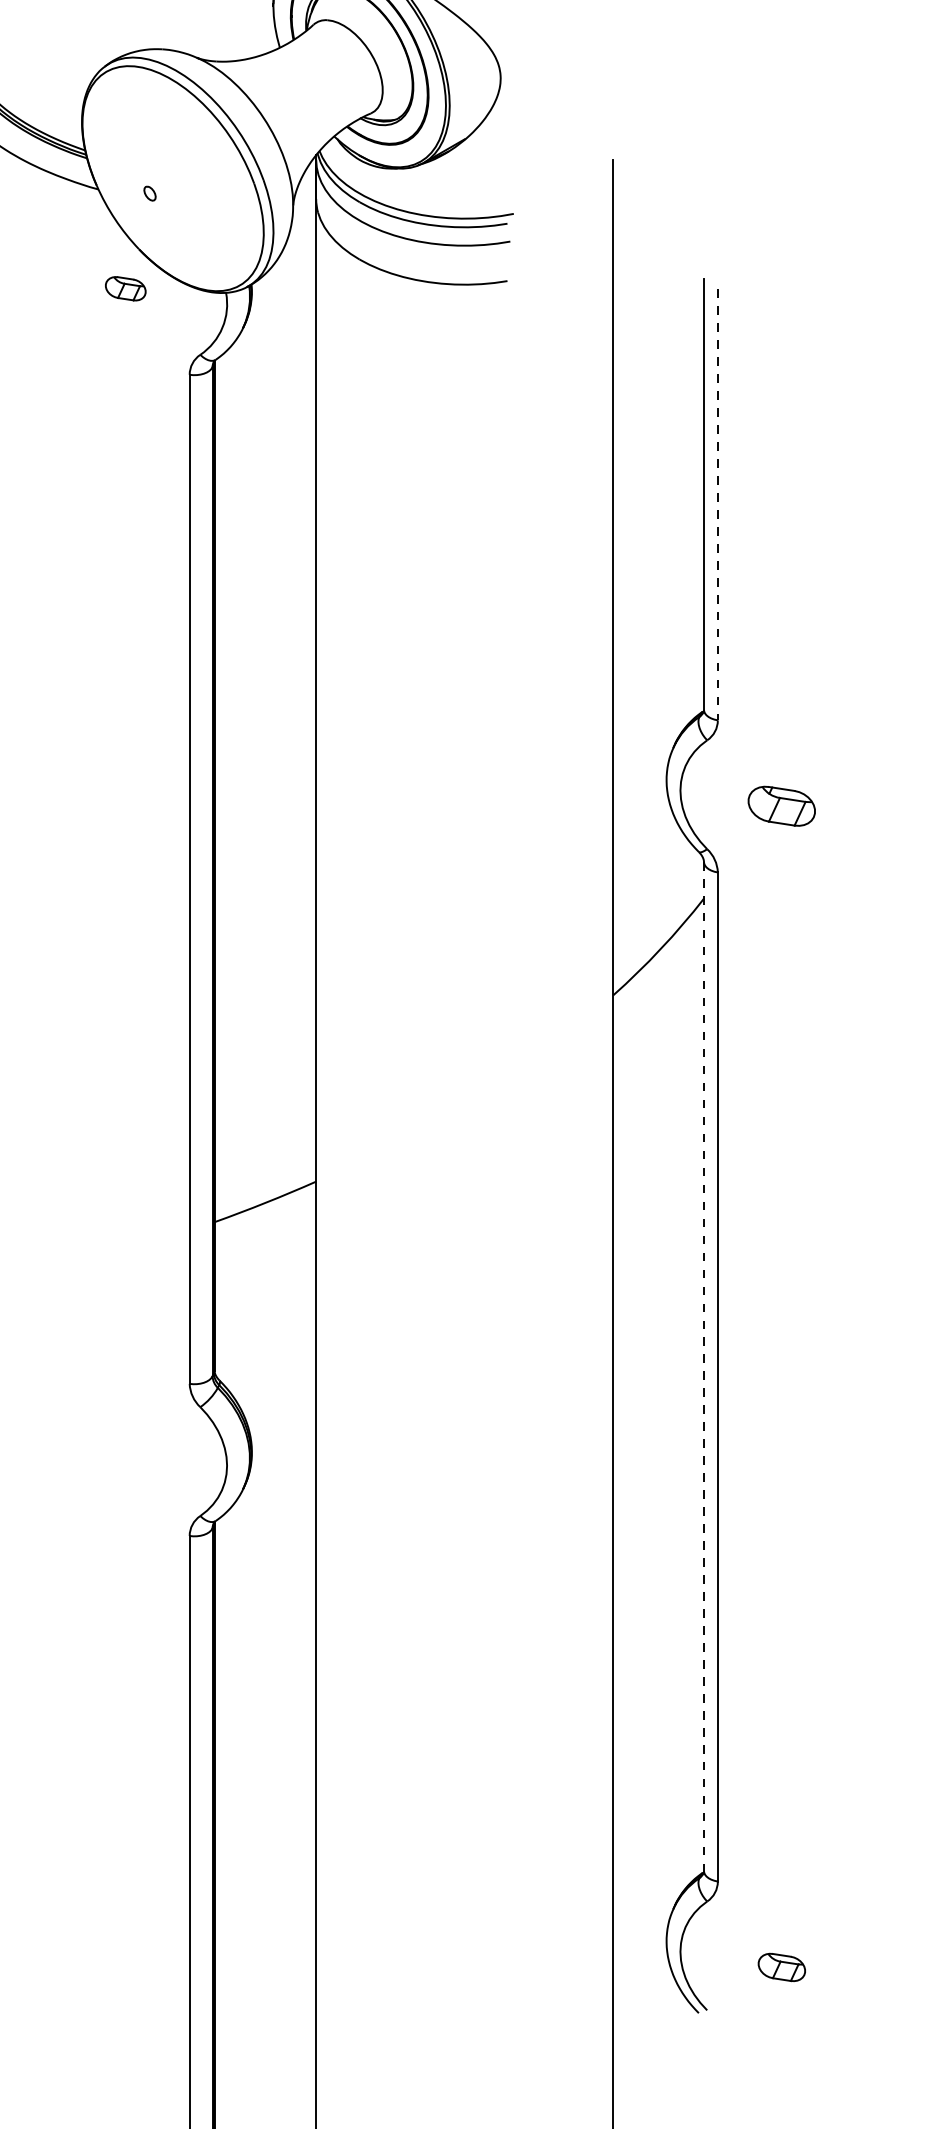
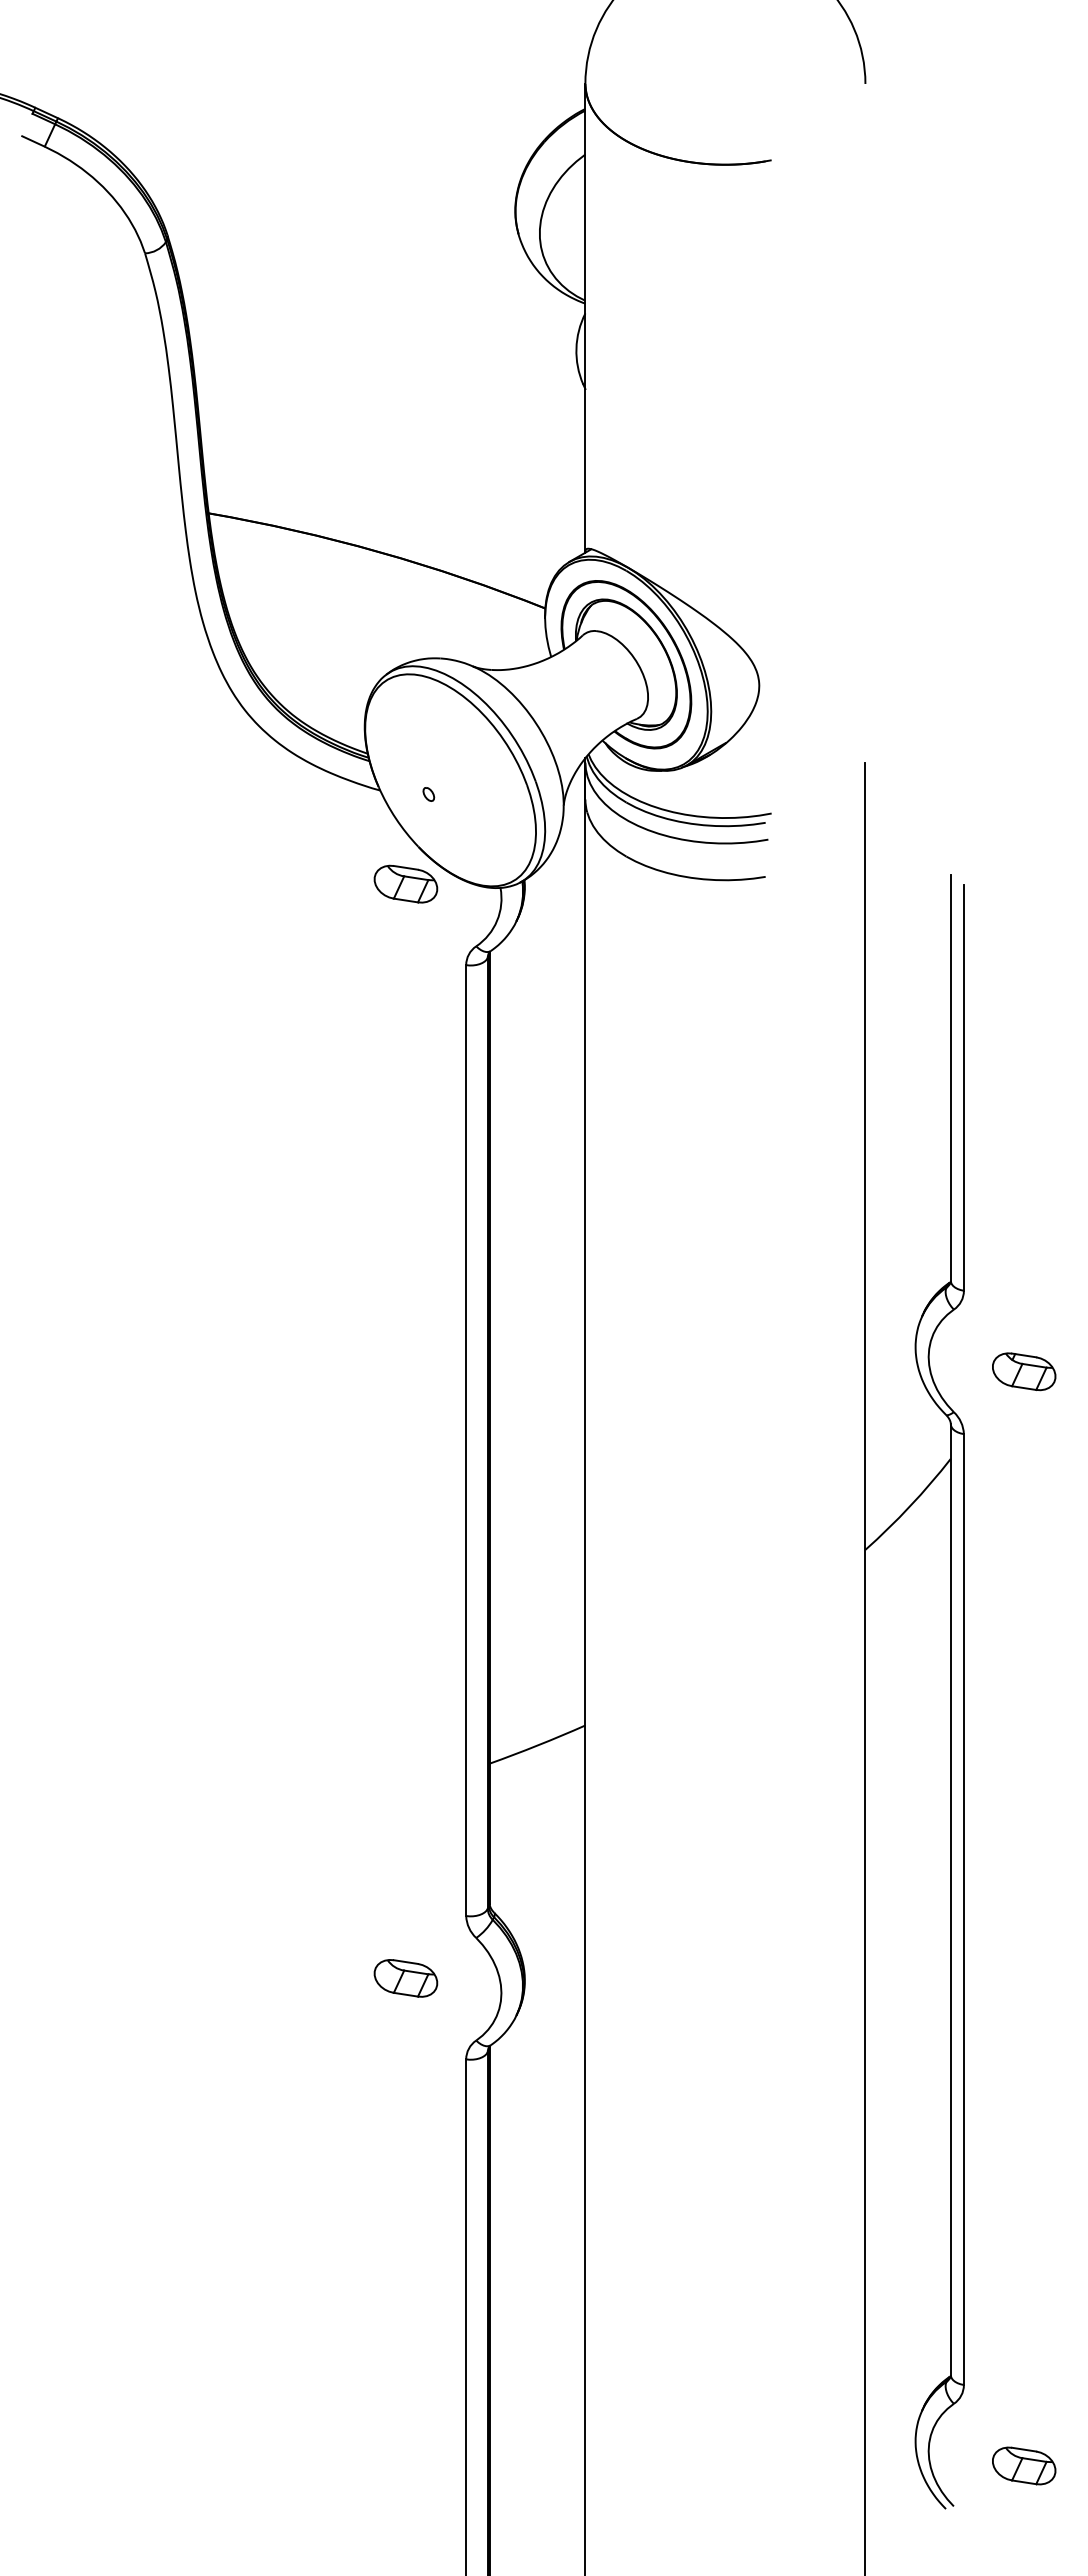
part: (125, 288) -> (405, 883), size x1.67
line: (717, 505) -> (963, 1088), dashed -> solid
line: (703, 1367) -> (950, 1900), dashed -> solid
part: (125, 1450) -> (405, 1978), added
part: (782, 1966) -> (1024, 2465), size x1.43

